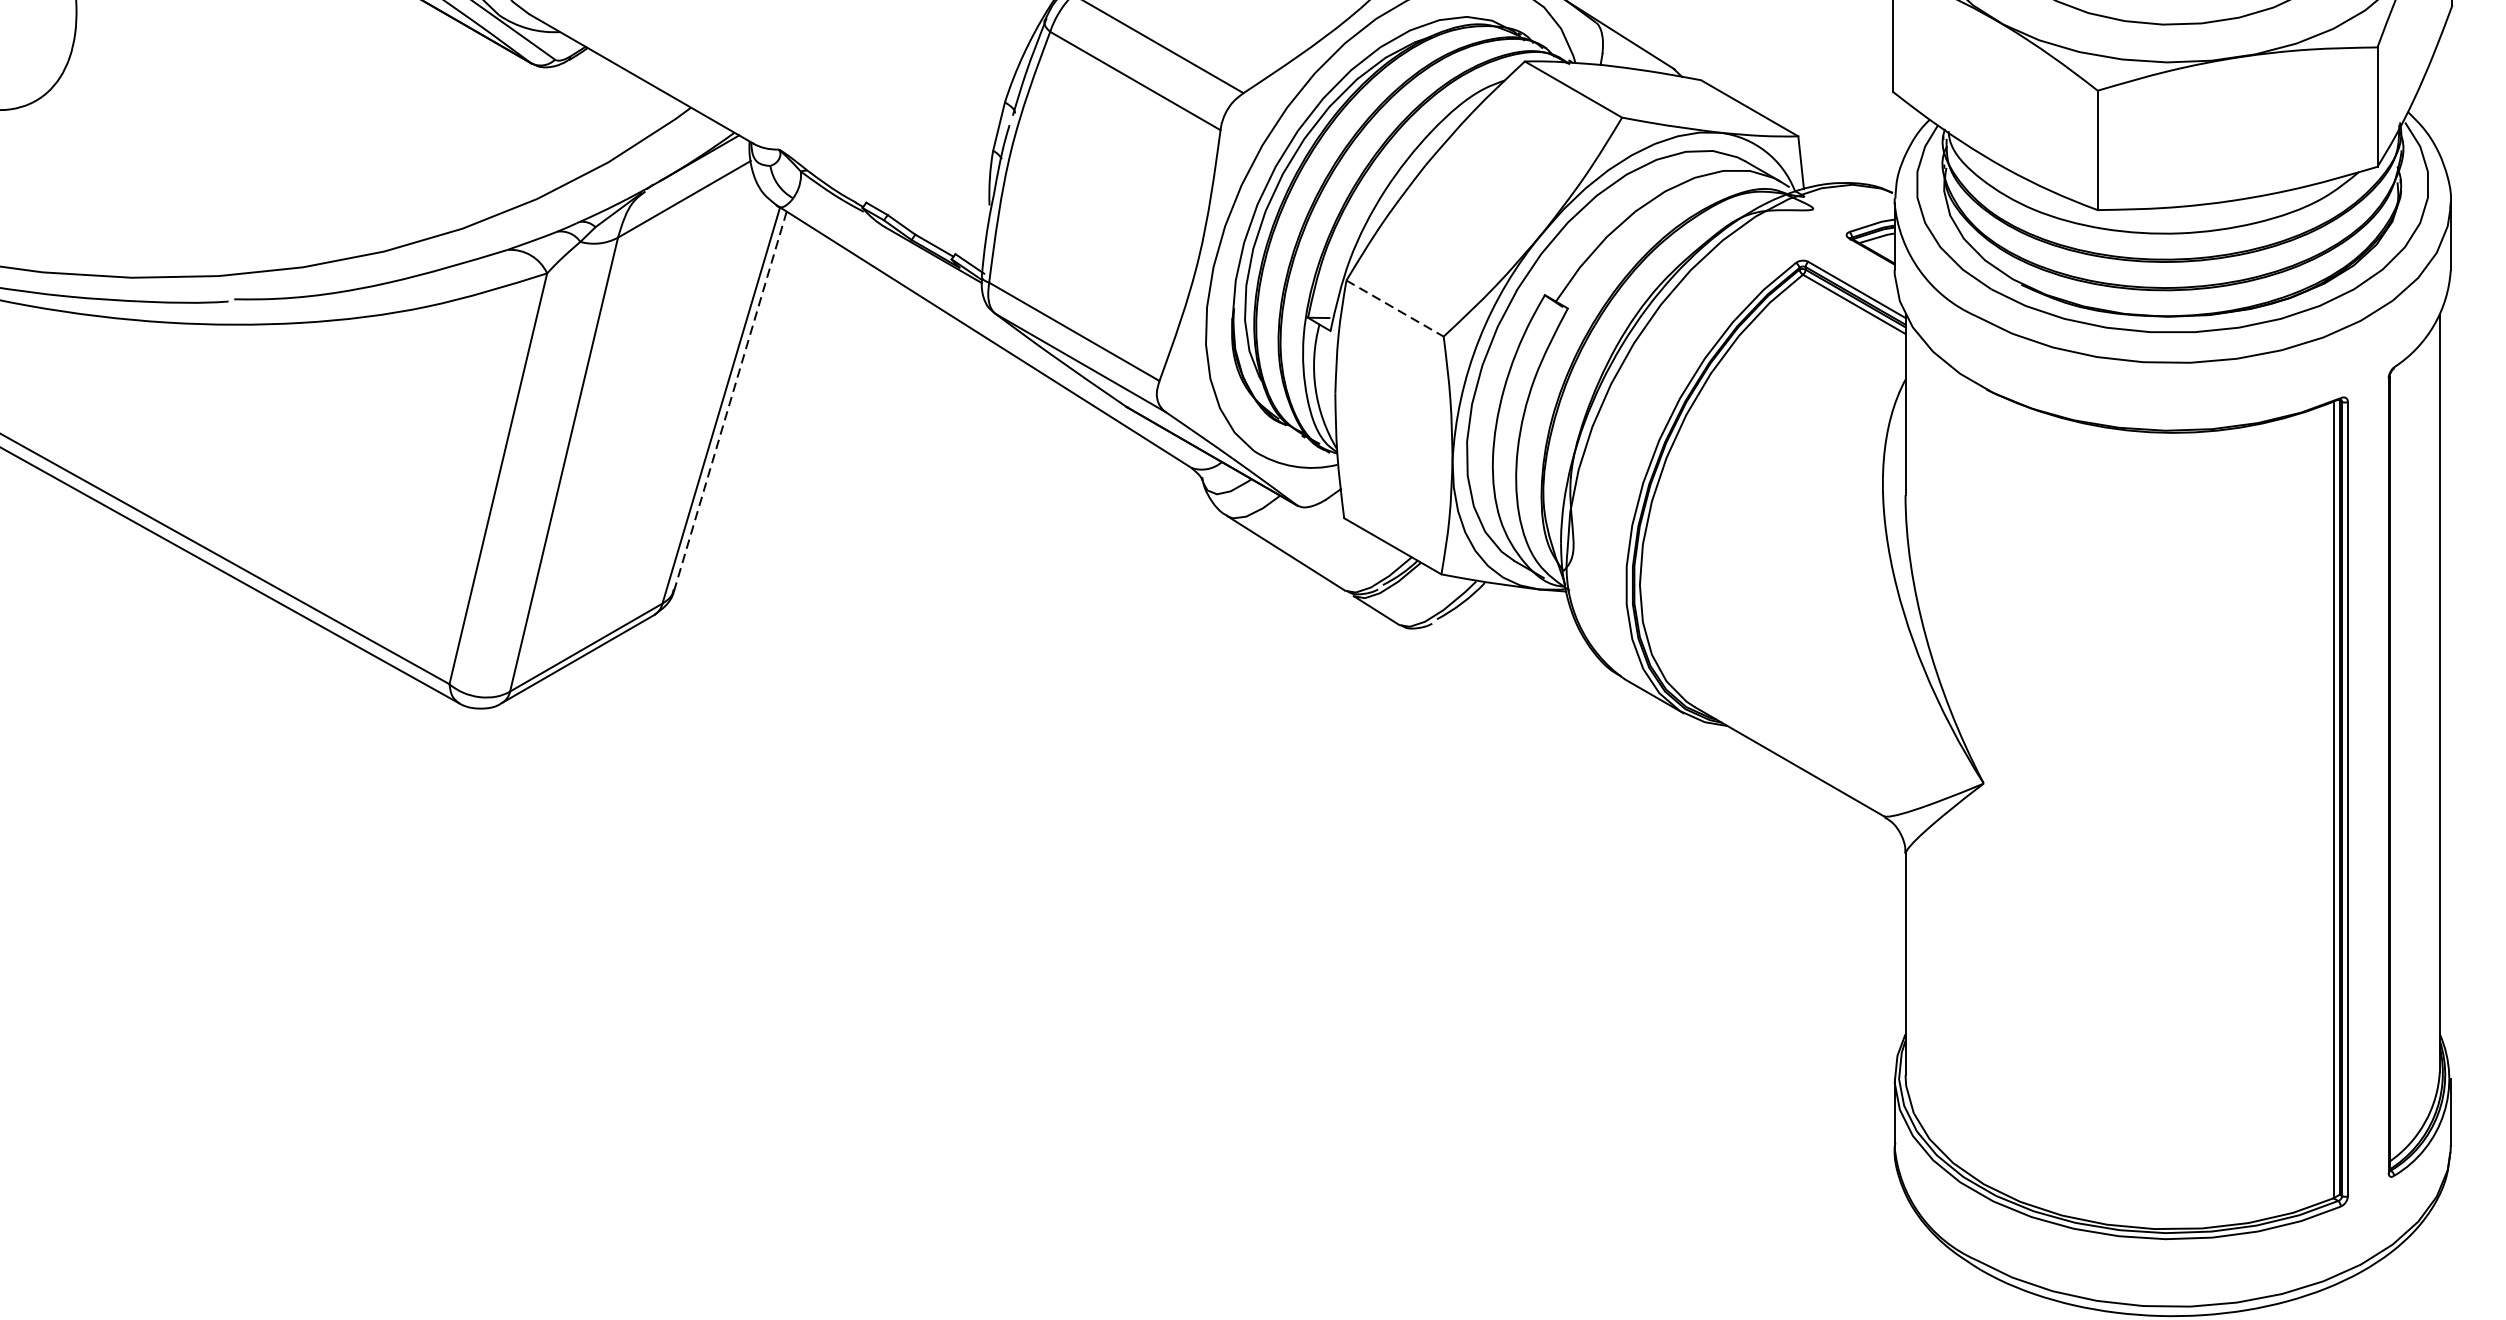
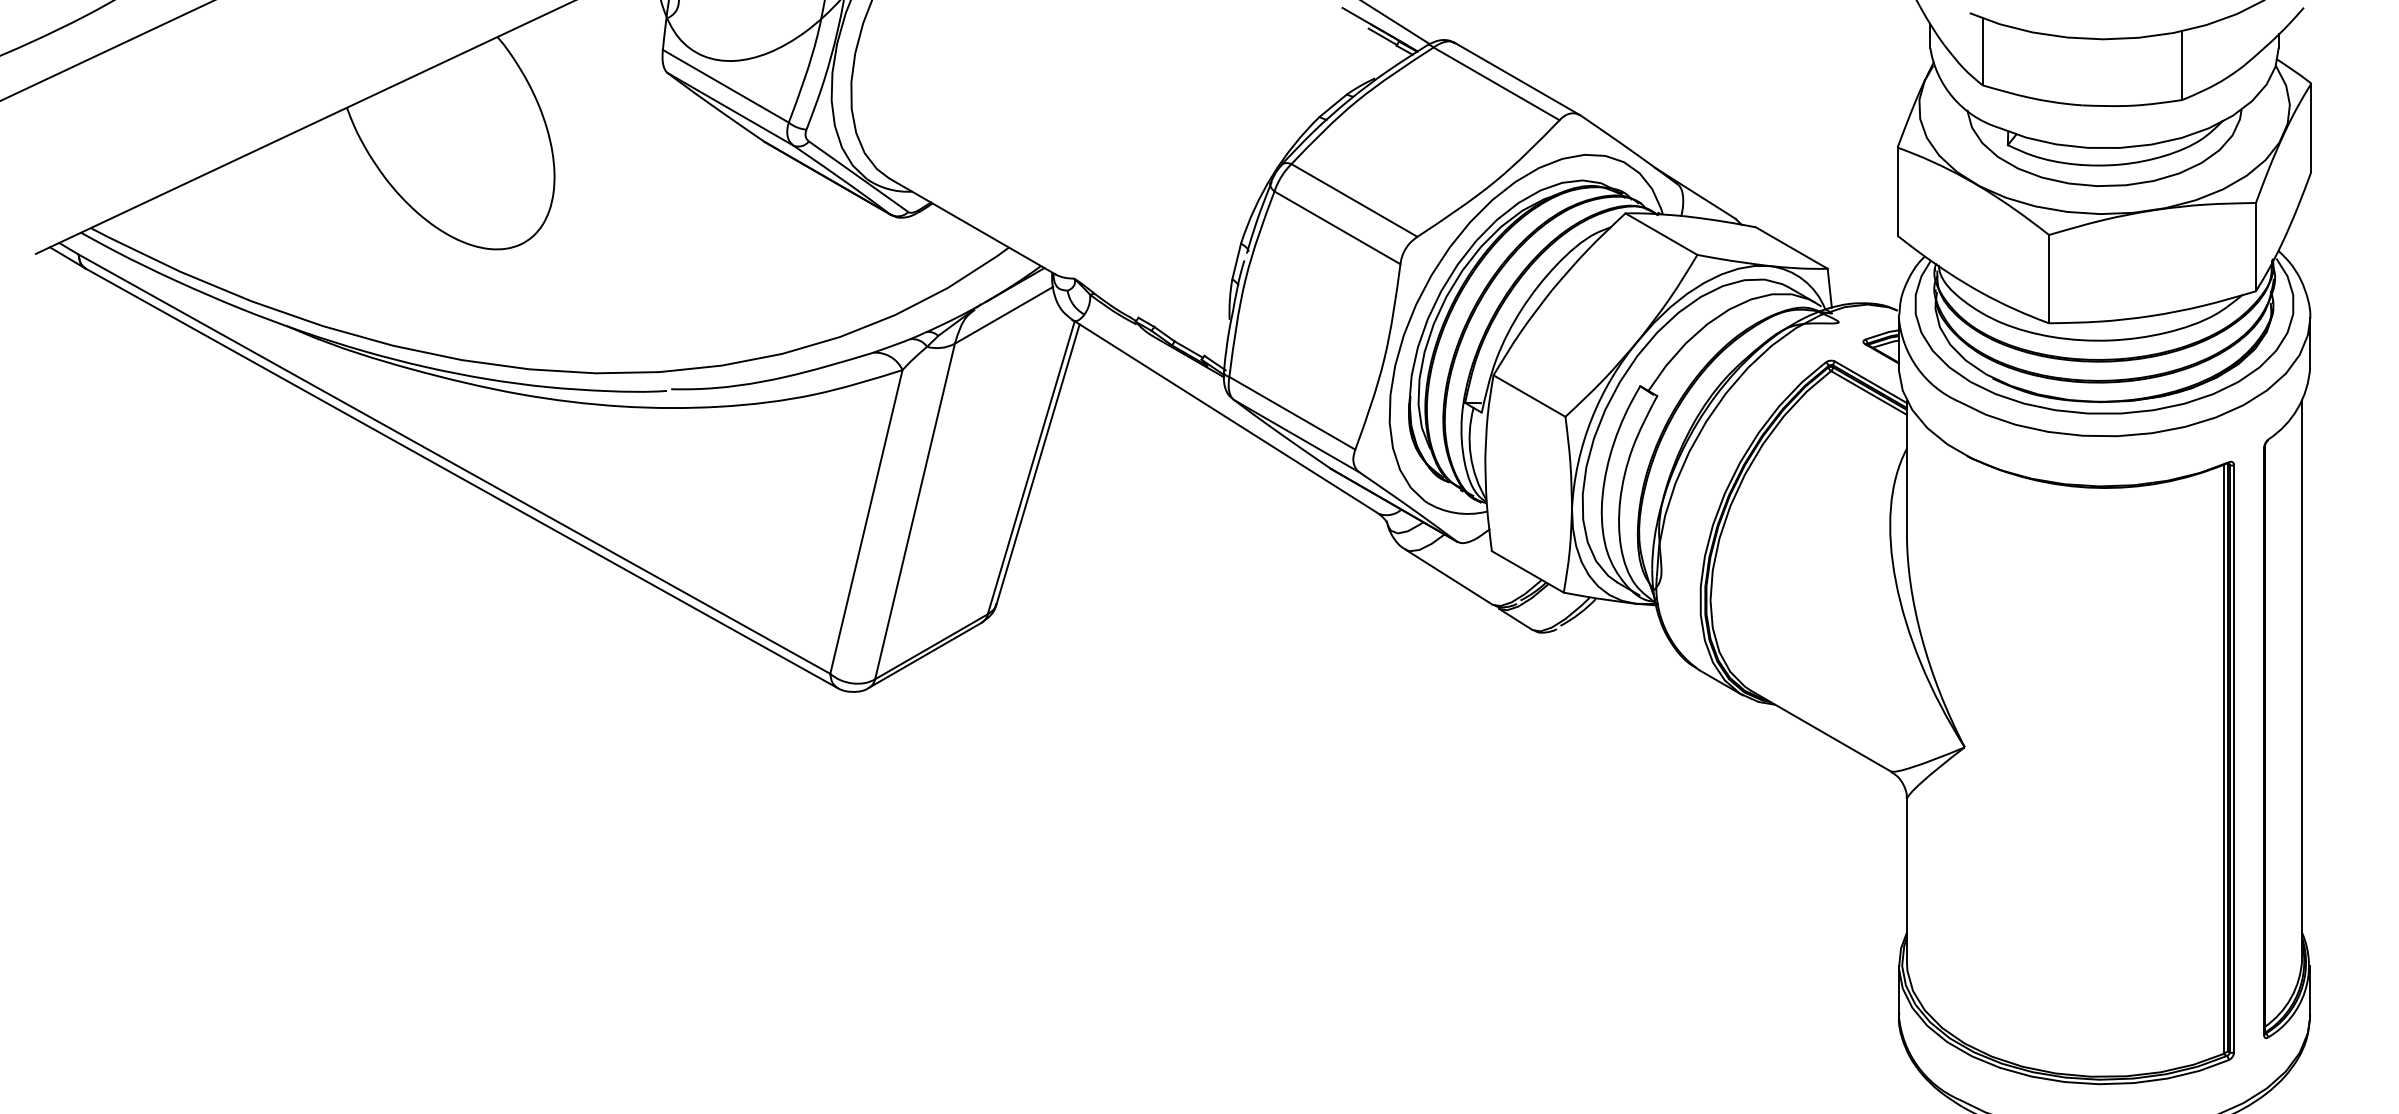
line: (1395, 309) -> (1529, 396), dashed -> solid
line: (729, 401) -> (1037, 464), dashed -> solid

